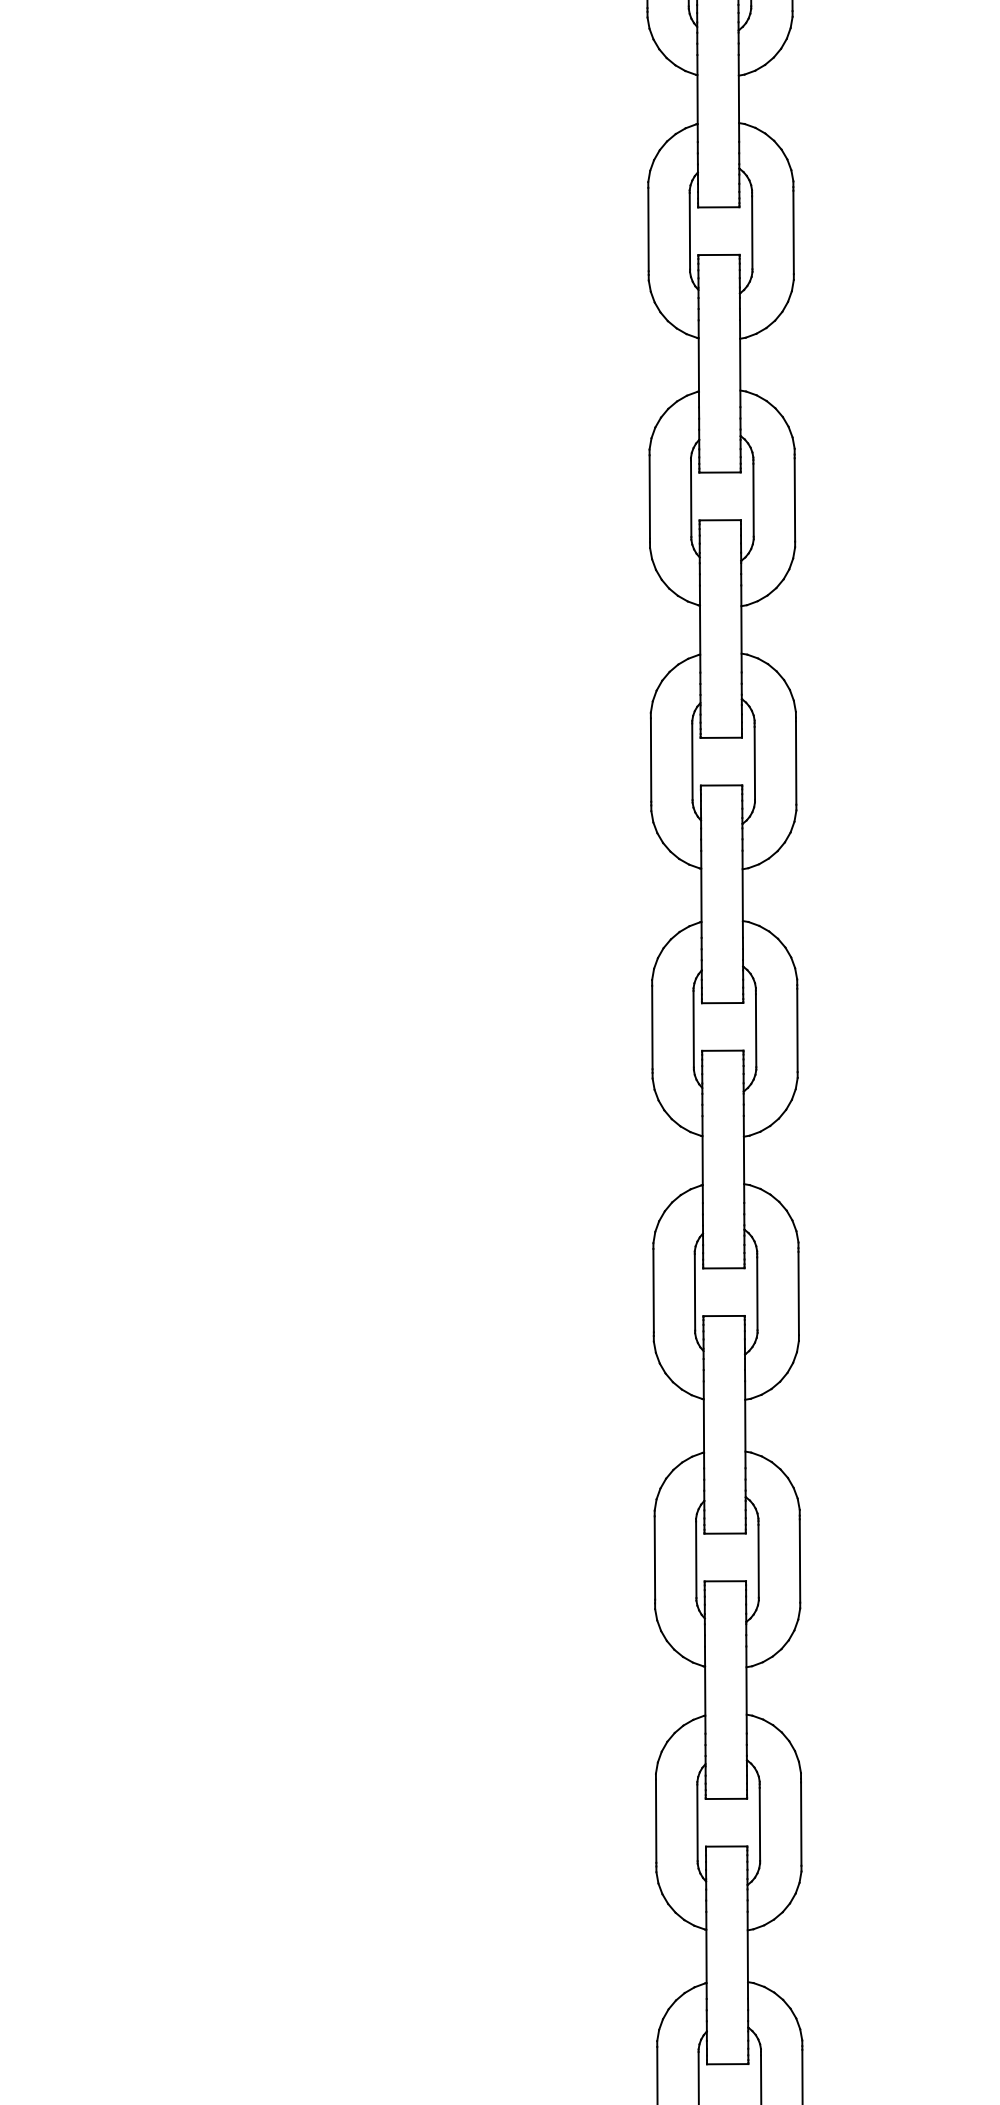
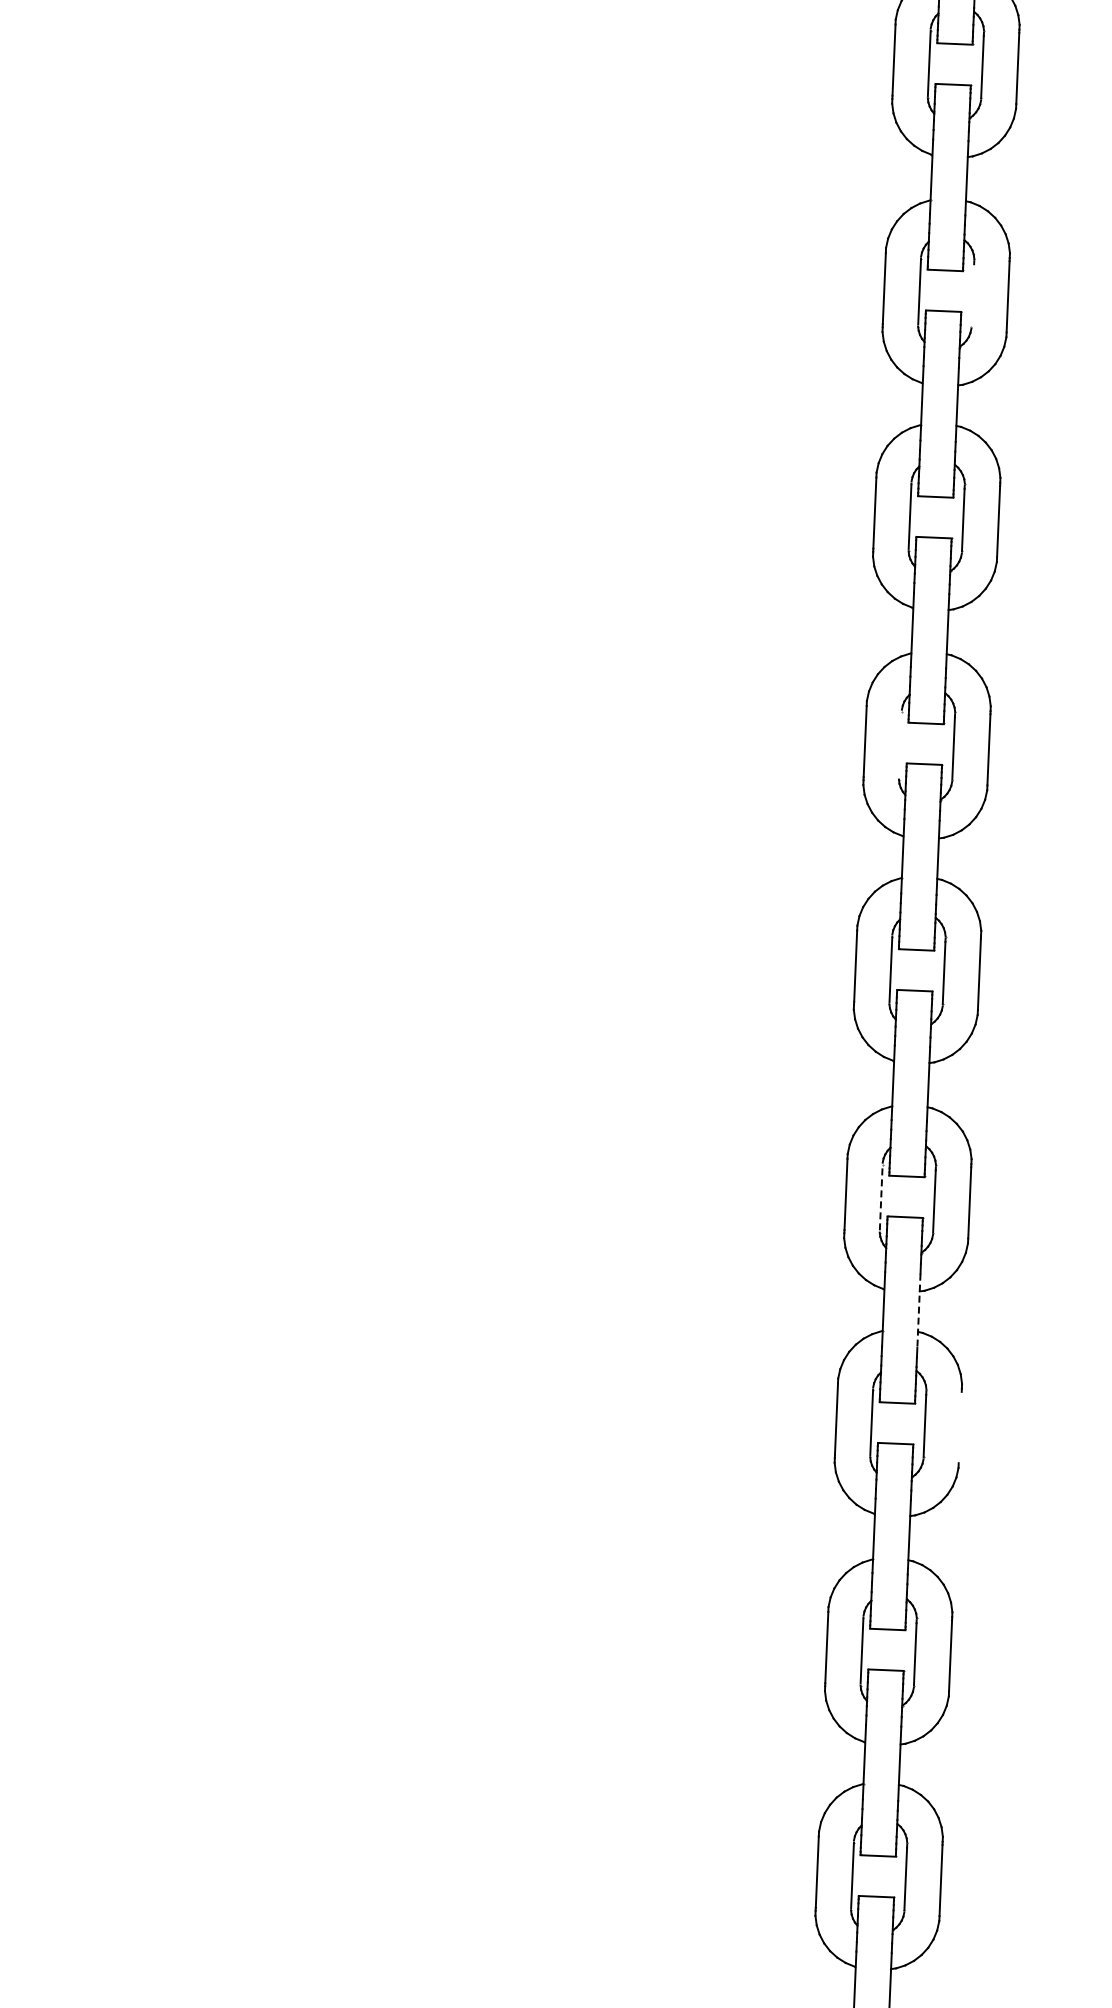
line: (753, 500) -> (972, 295), removed
line: (693, 1029) -> (900, 744), removed
line: (696, 1559) -> (881, 1197), solid -> dashed
line: (746, 1690) -> (918, 1311), solid -> dashed
line: (800, 1824) -> (959, 1427), removed

